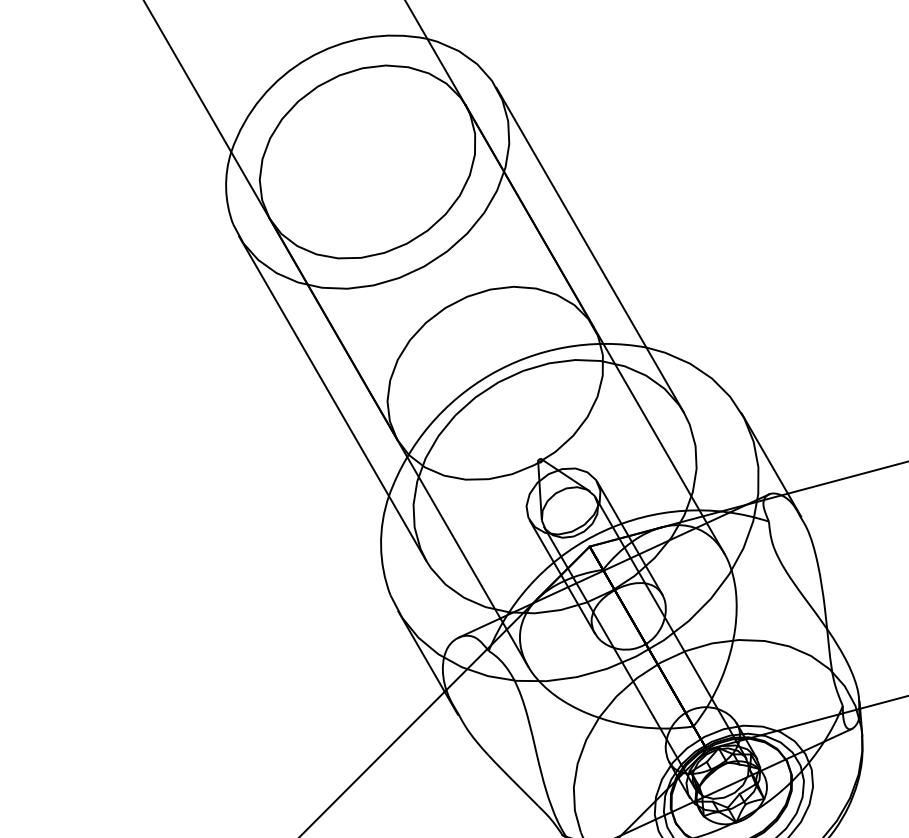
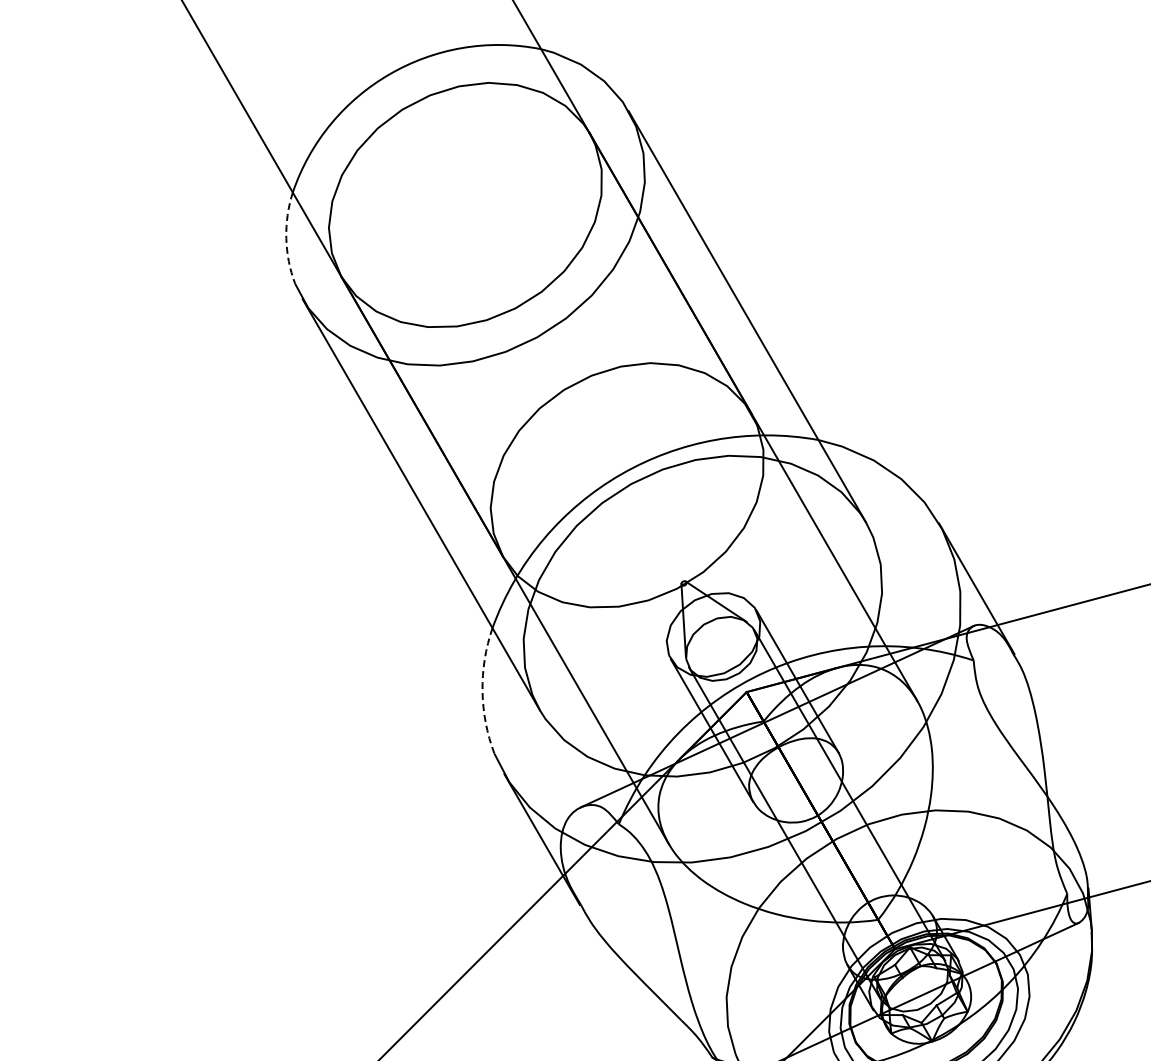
arc: (226, 188) -> (286, 238), solid -> dashed
arc: (381, 546) -> (482, 691), solid -> dashed

